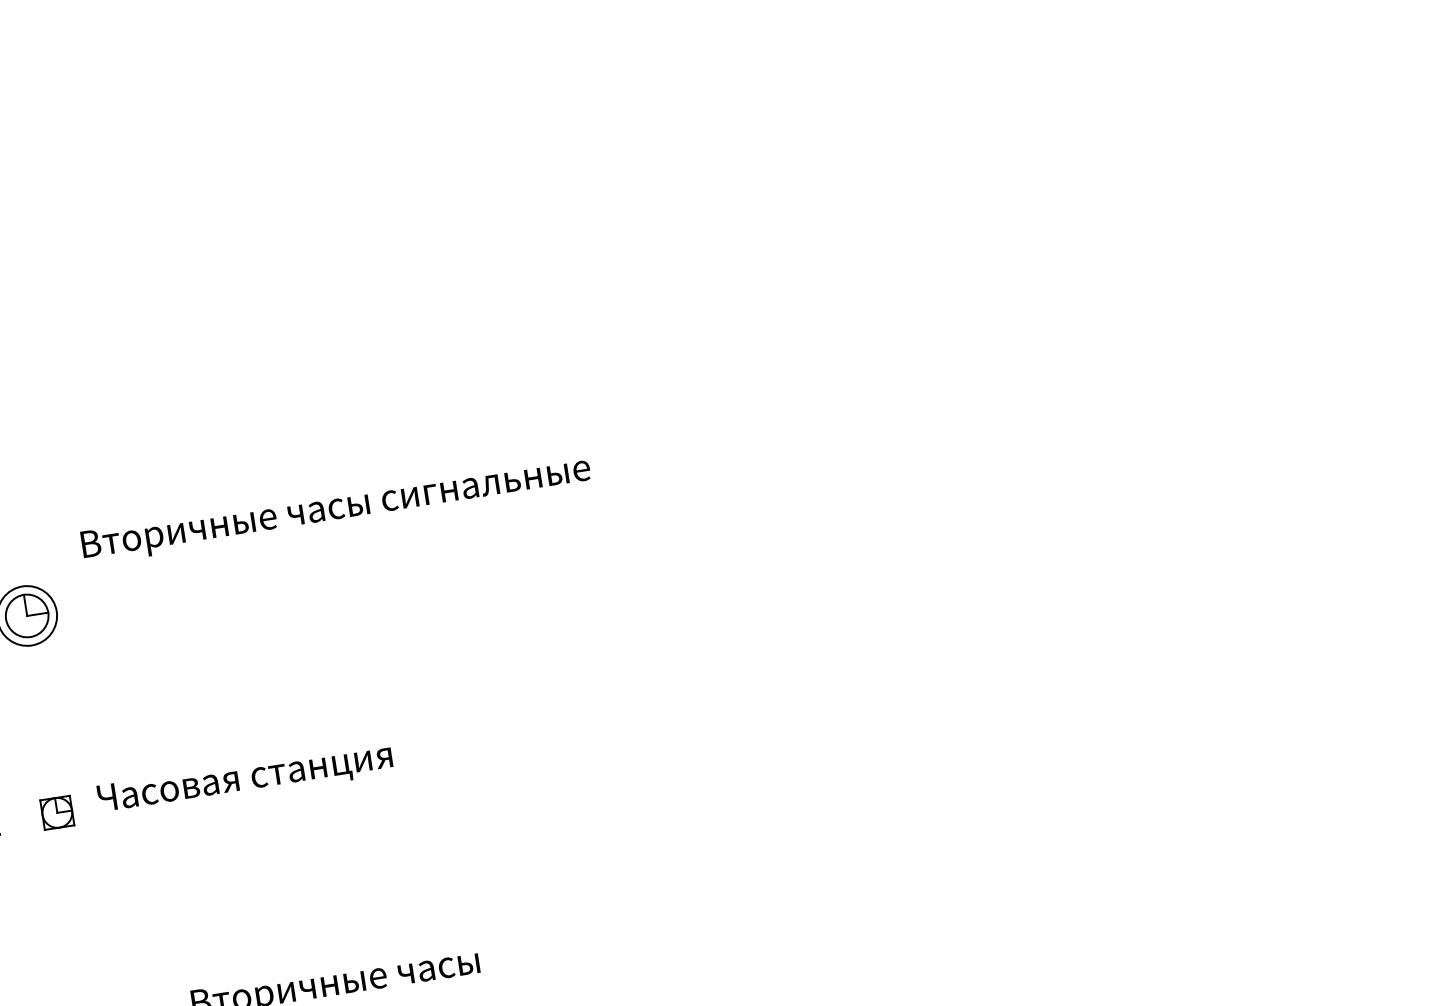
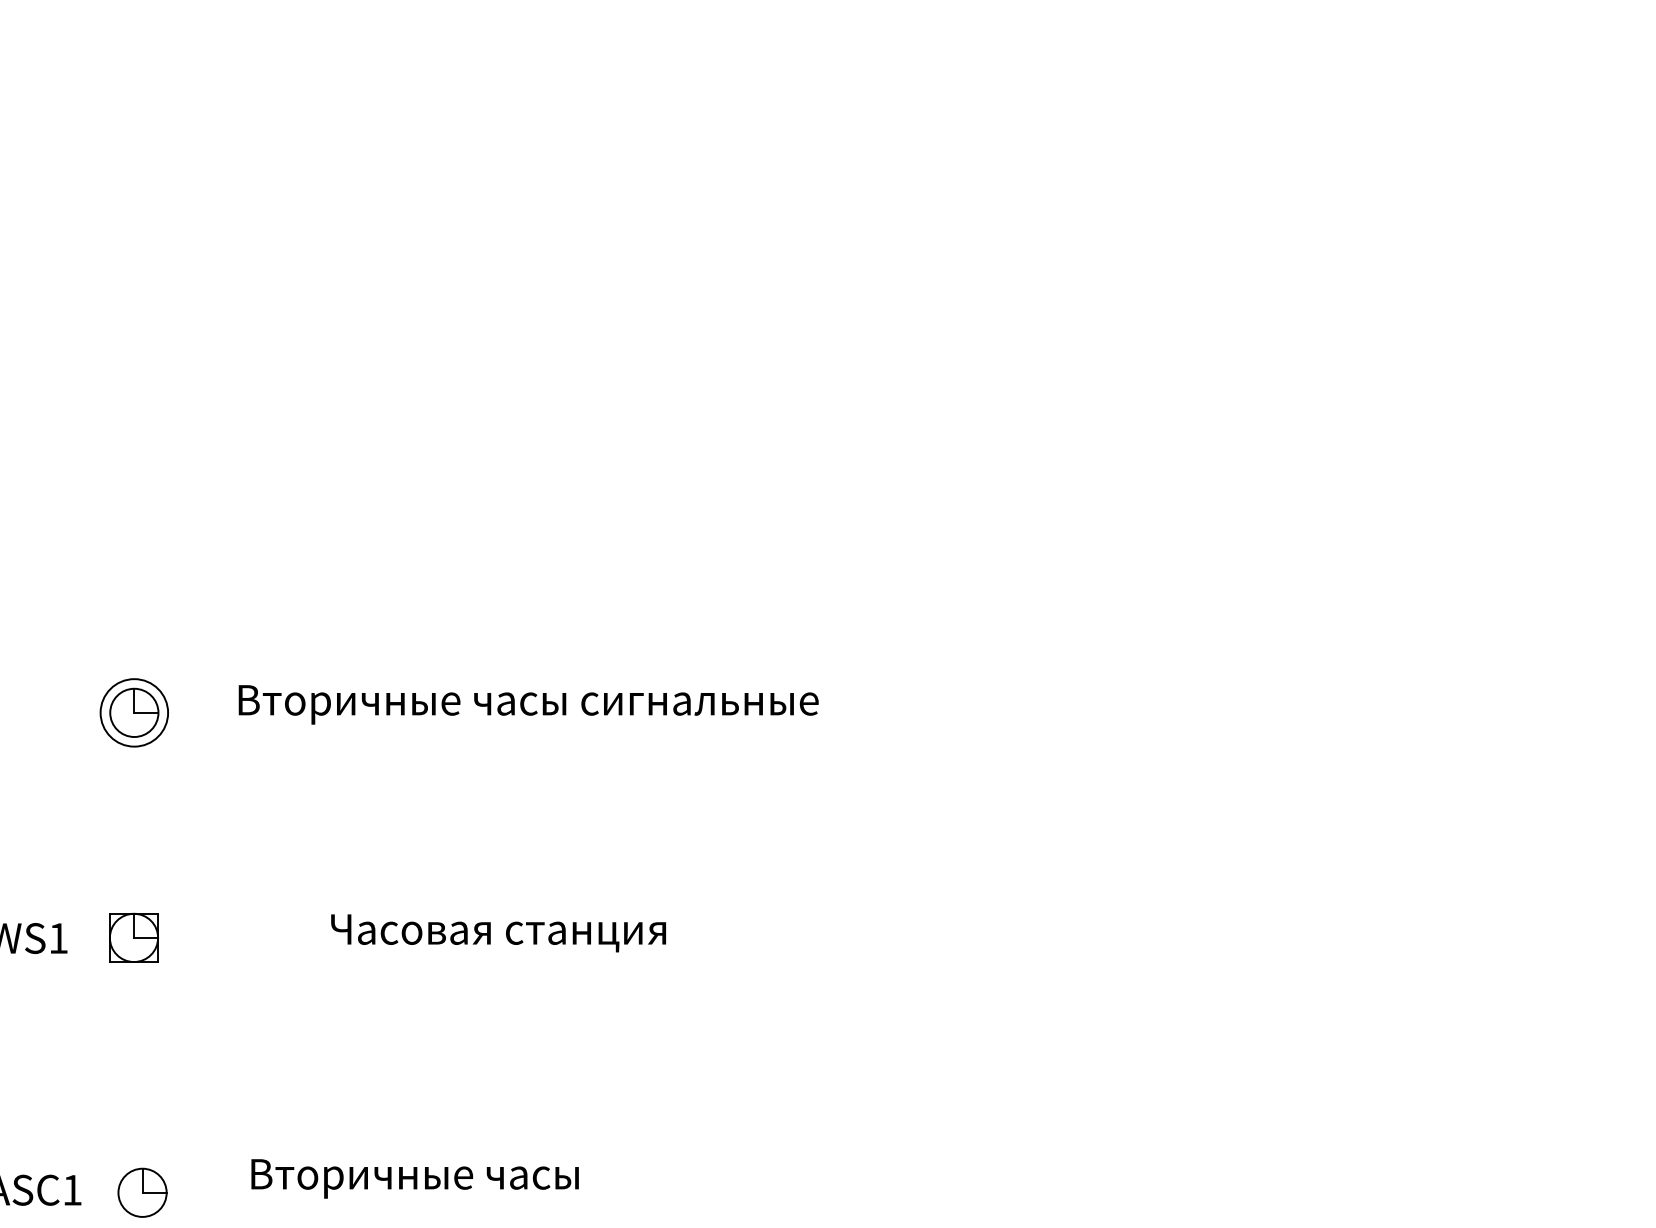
text: (336, 509) -> (528, 704), moved
text: (245, 779) -> (498, 933), moved
part: (56, 812) -> (133, 937), size x1.43

